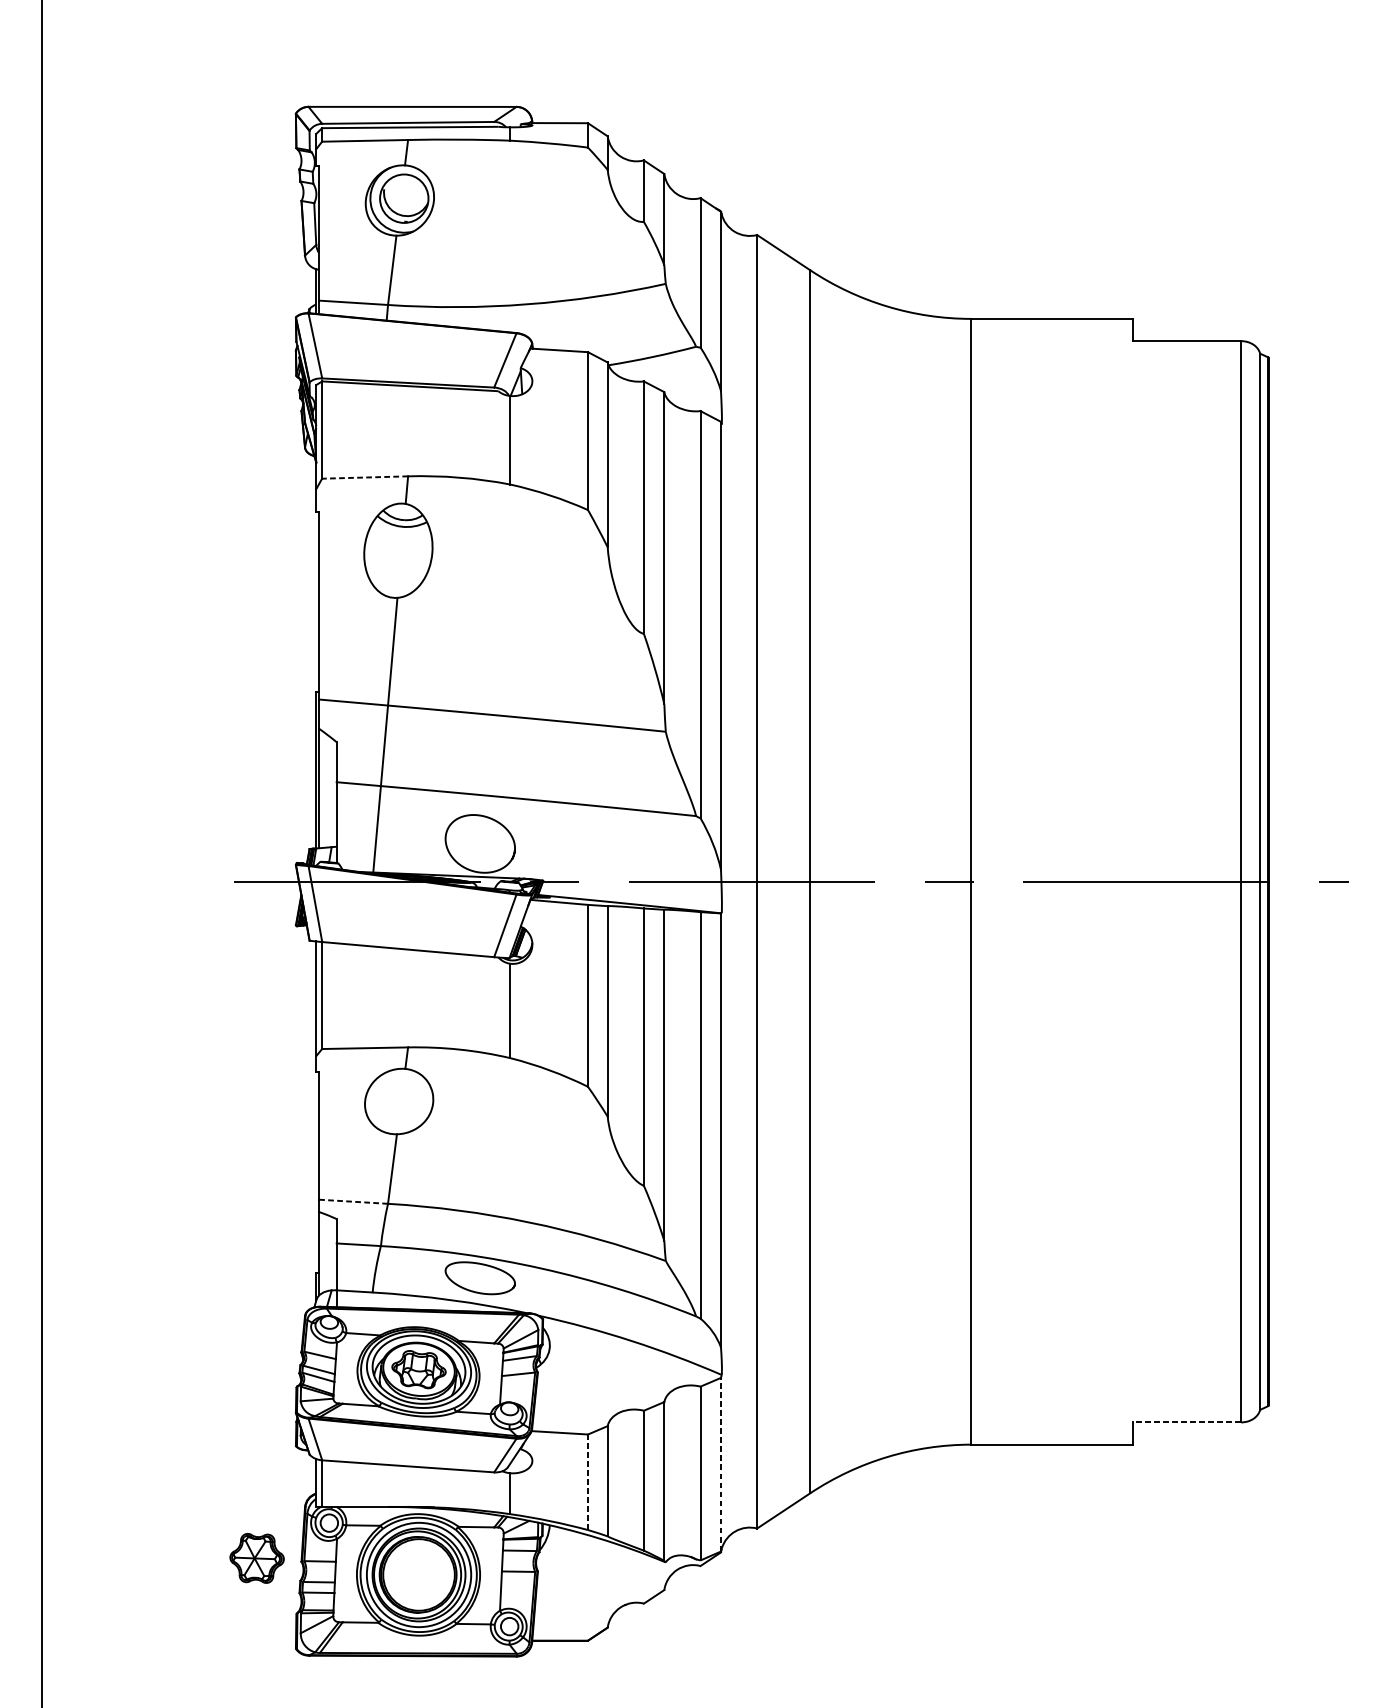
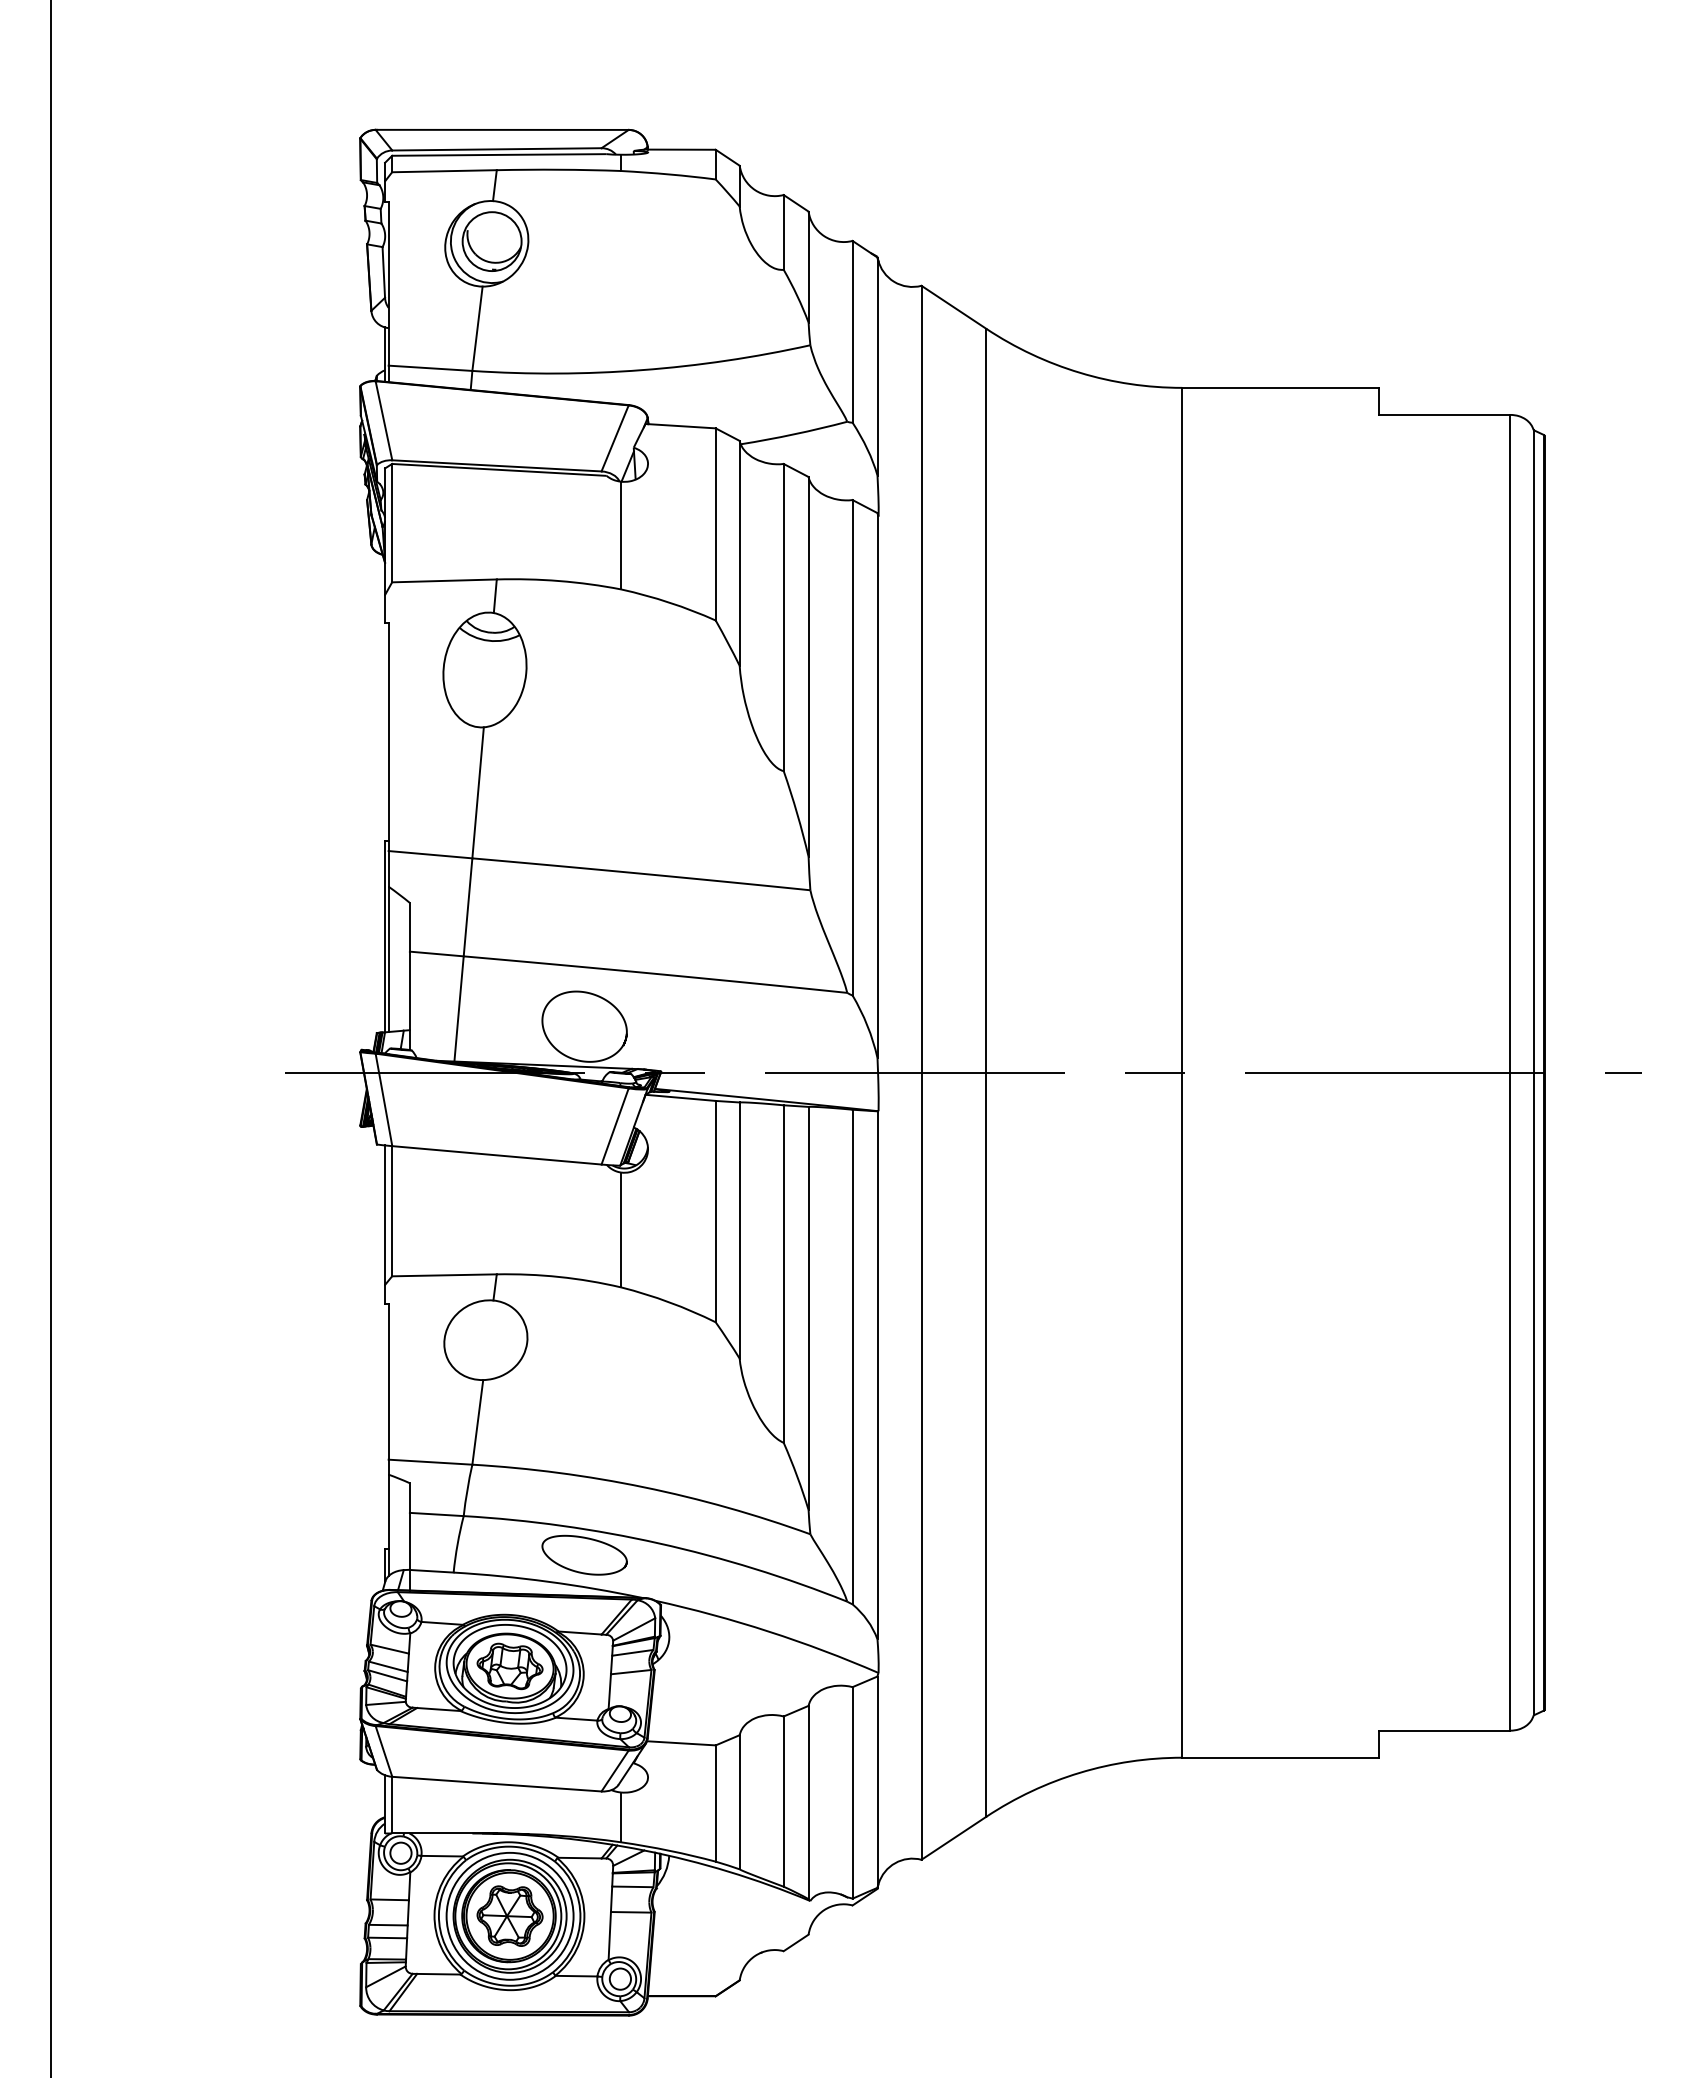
line: (364, 477) -> (443, 580), dashed -> solid
line: (353, 1202) -> (430, 1462), dashed -> solid
line: (1186, 1422) -> (1444, 1730), dashed -> solid
line: (720, 1465) -> (877, 1782), dashed -> solid
line: (587, 1482) -> (715, 1803), dashed -> solid
part: (256, 1557) -> (509, 1915), moved

